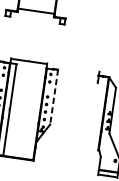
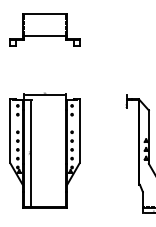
line: (54, 97) -> (79, 131), dashed -> solid

